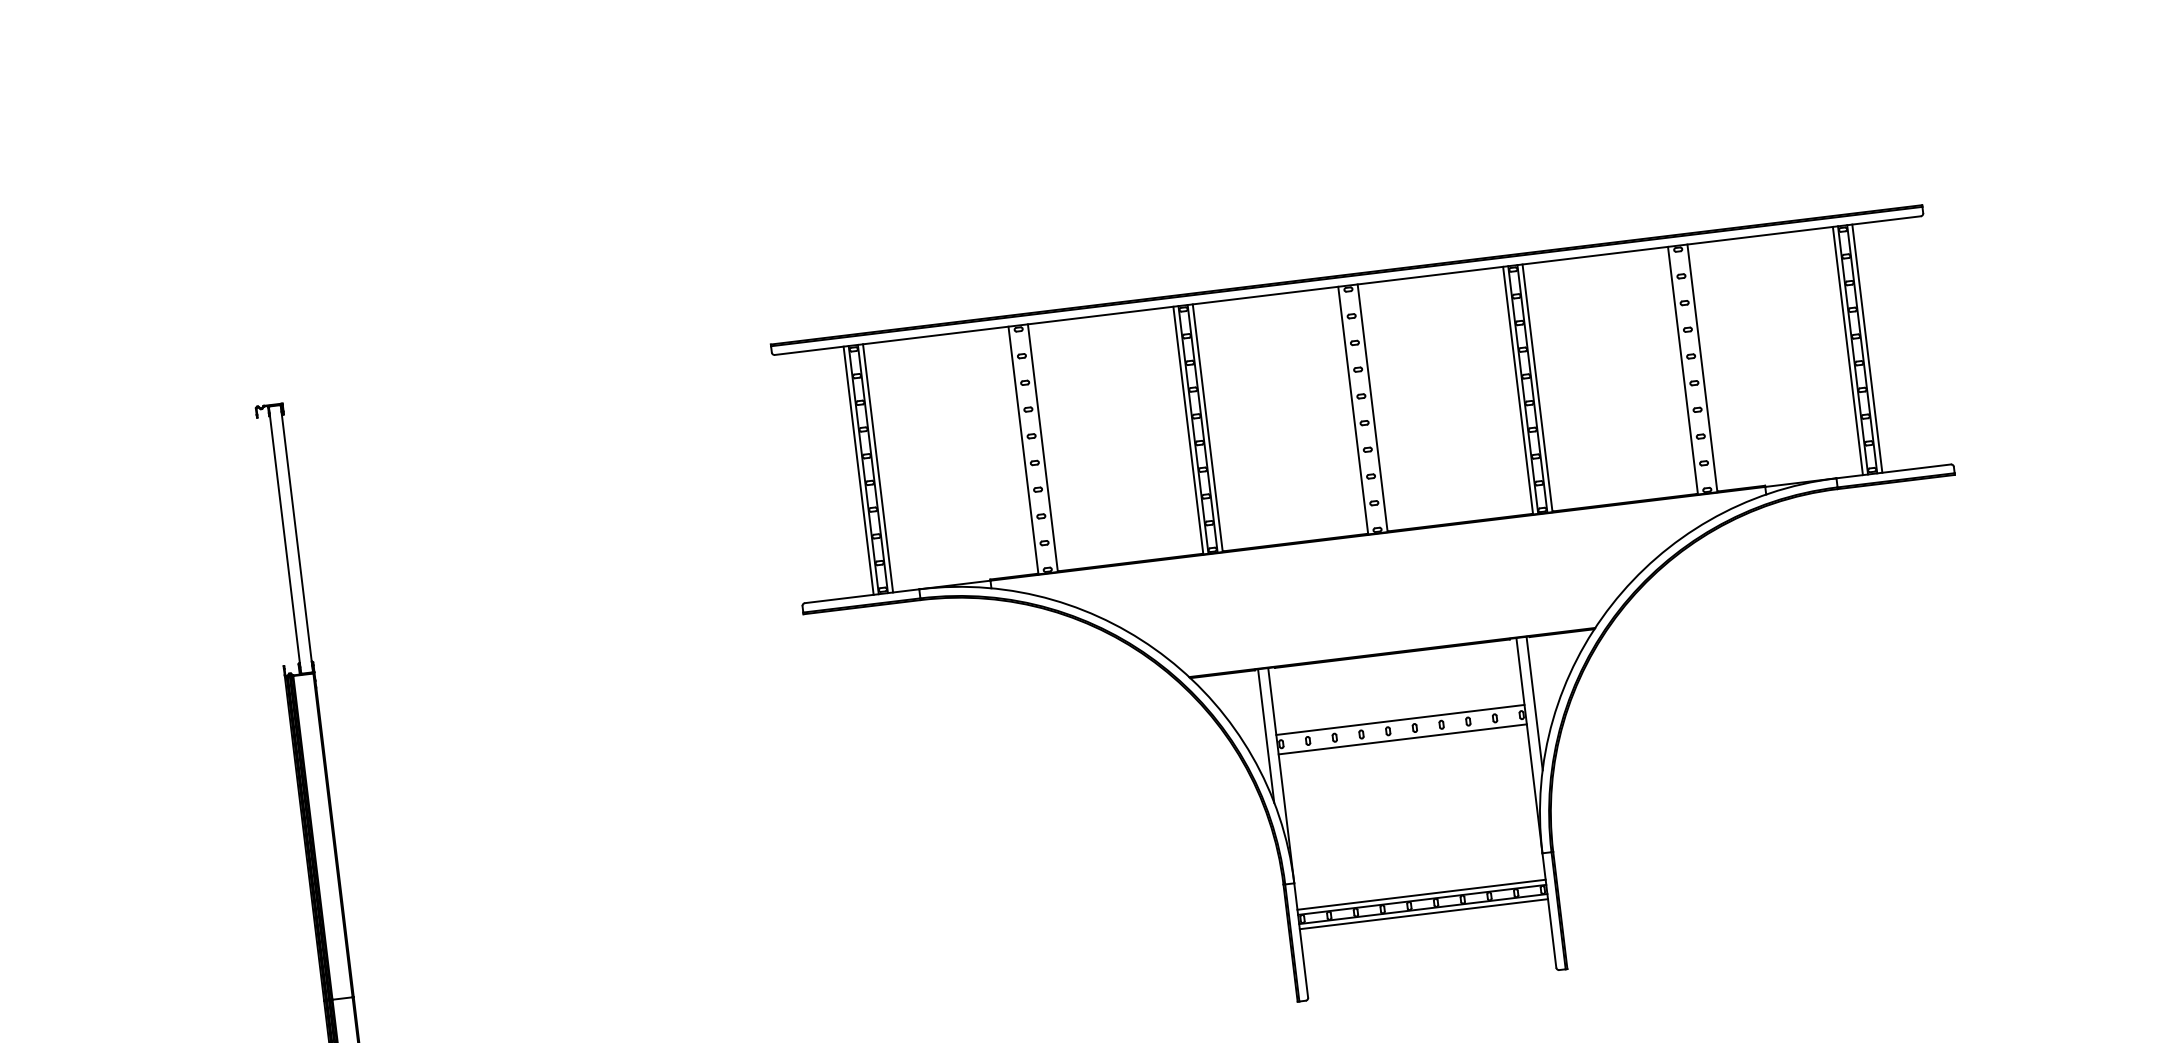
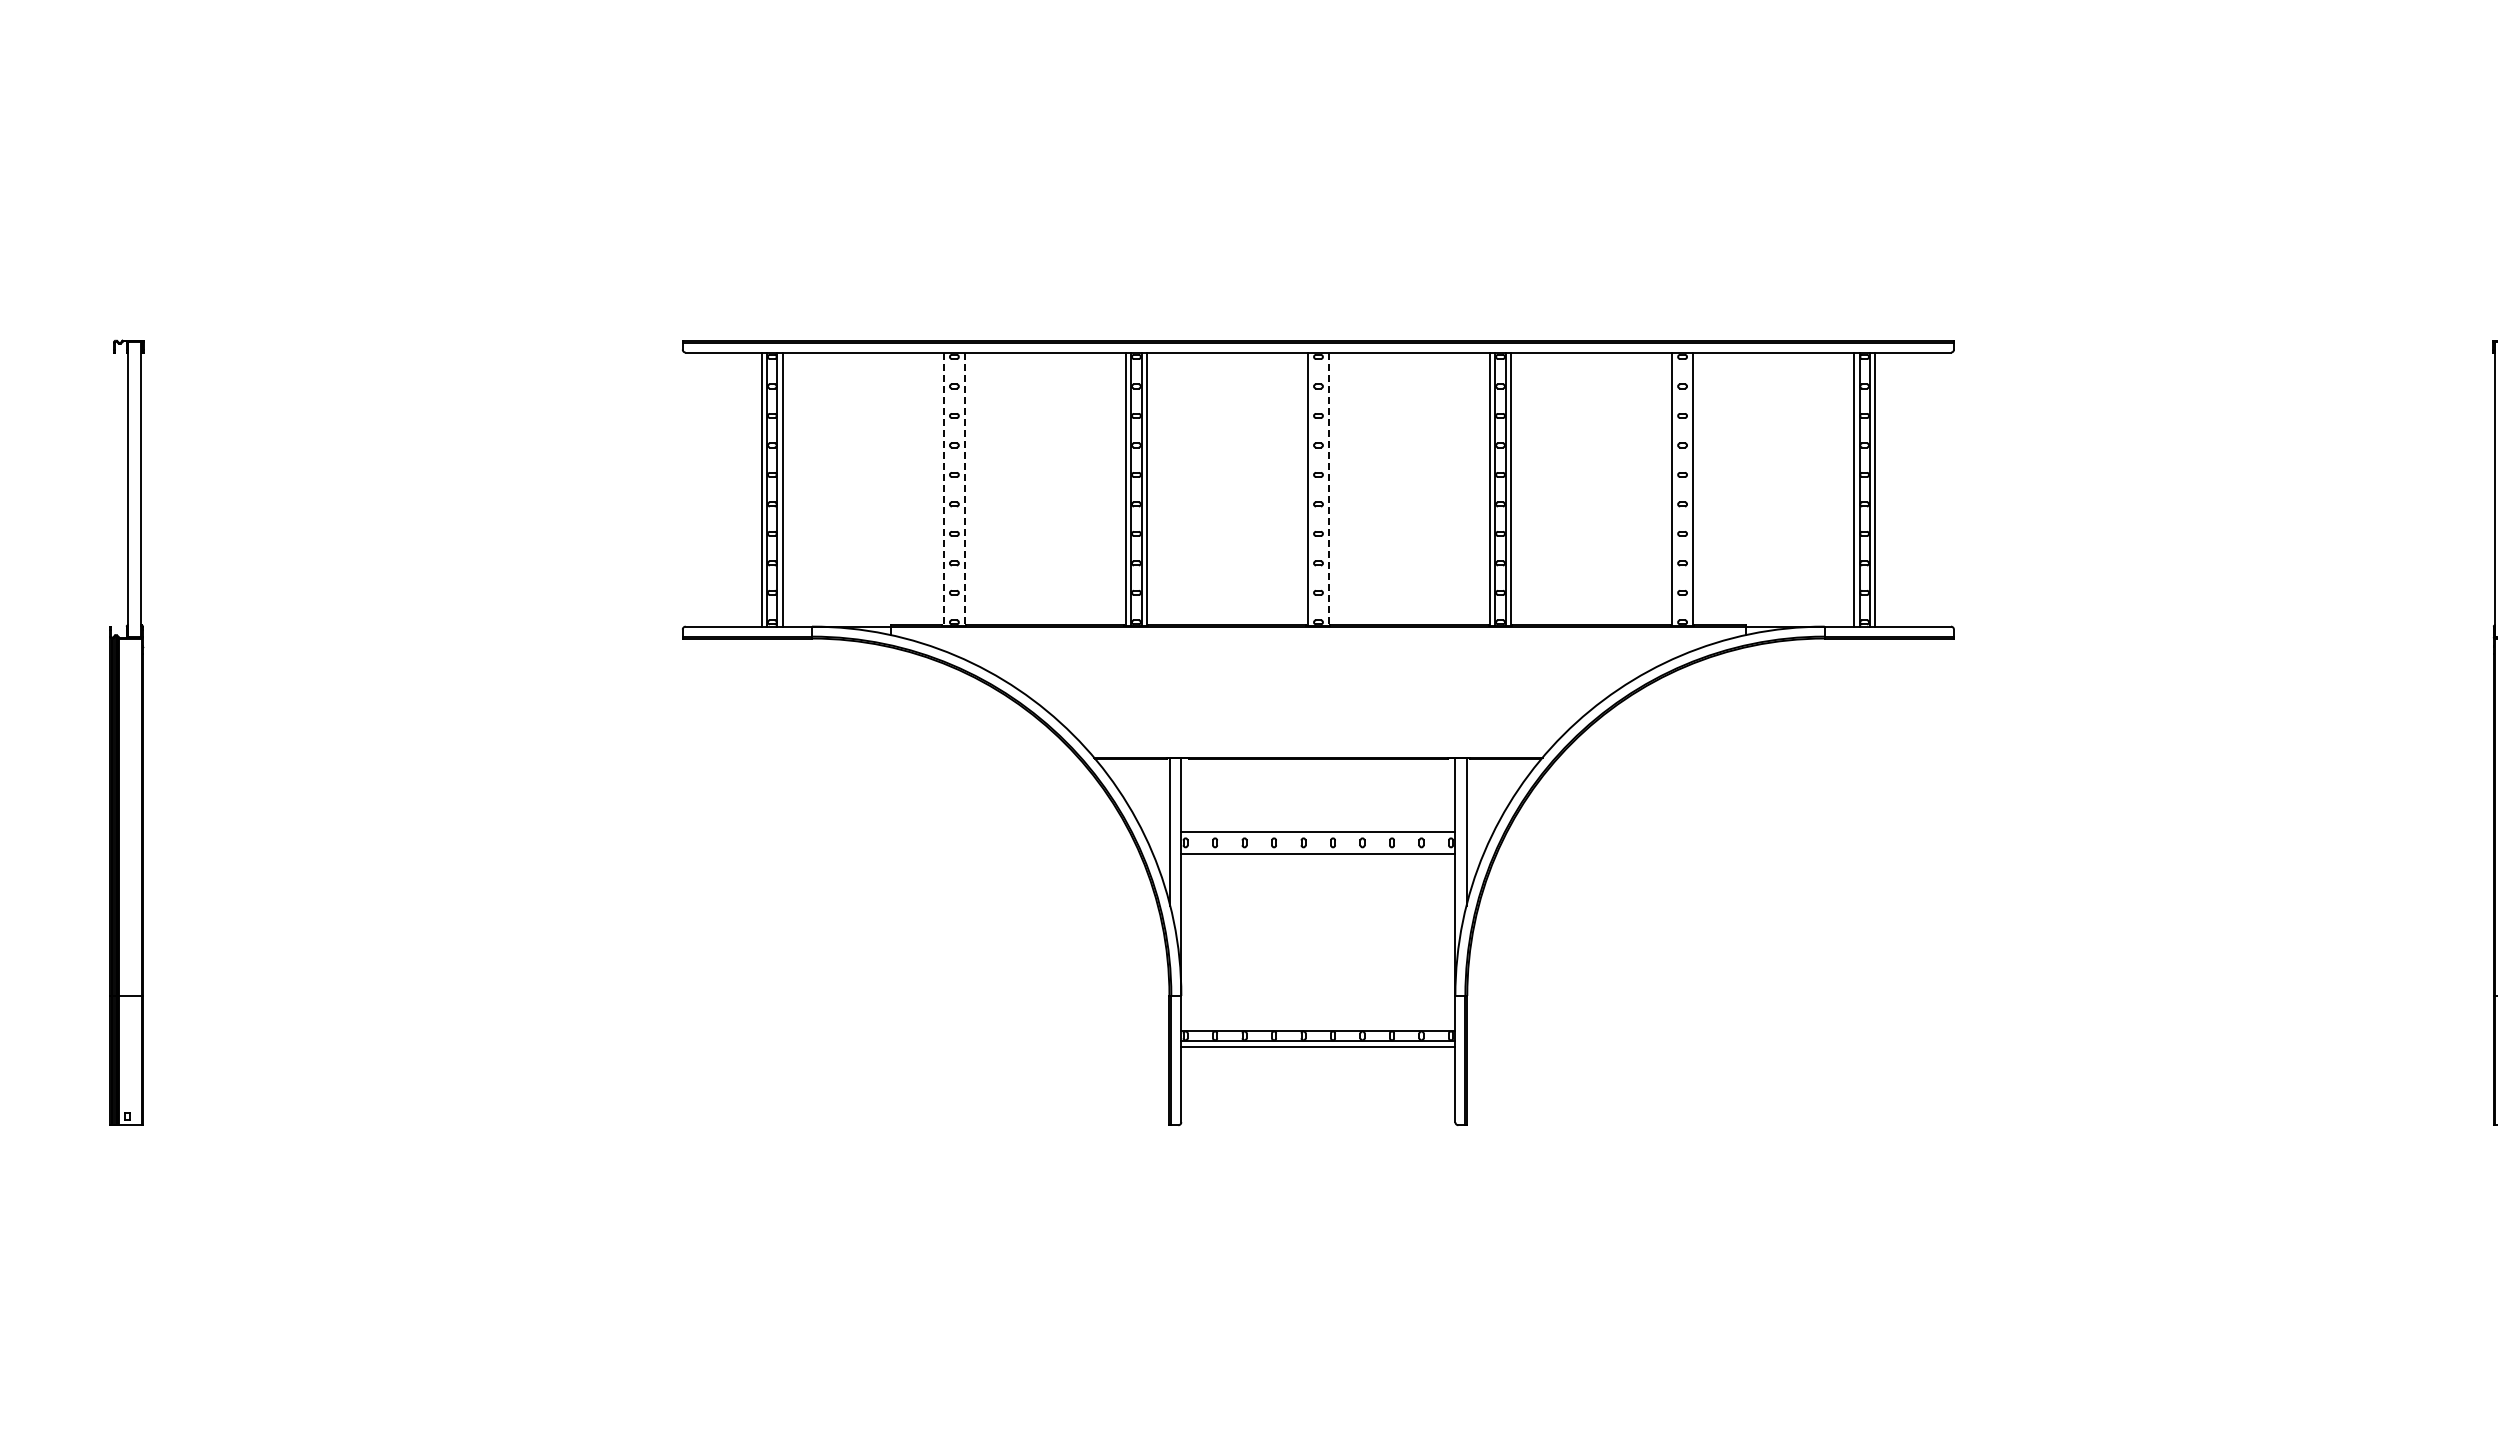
line: (1372, 408) -> (1329, 489), solid -> dashed
line: (1043, 448) -> (965, 489), solid -> dashed
line: (1023, 450) -> (943, 489), solid -> dashed
line: (1421, 895) -> (1318, 1025), removed

